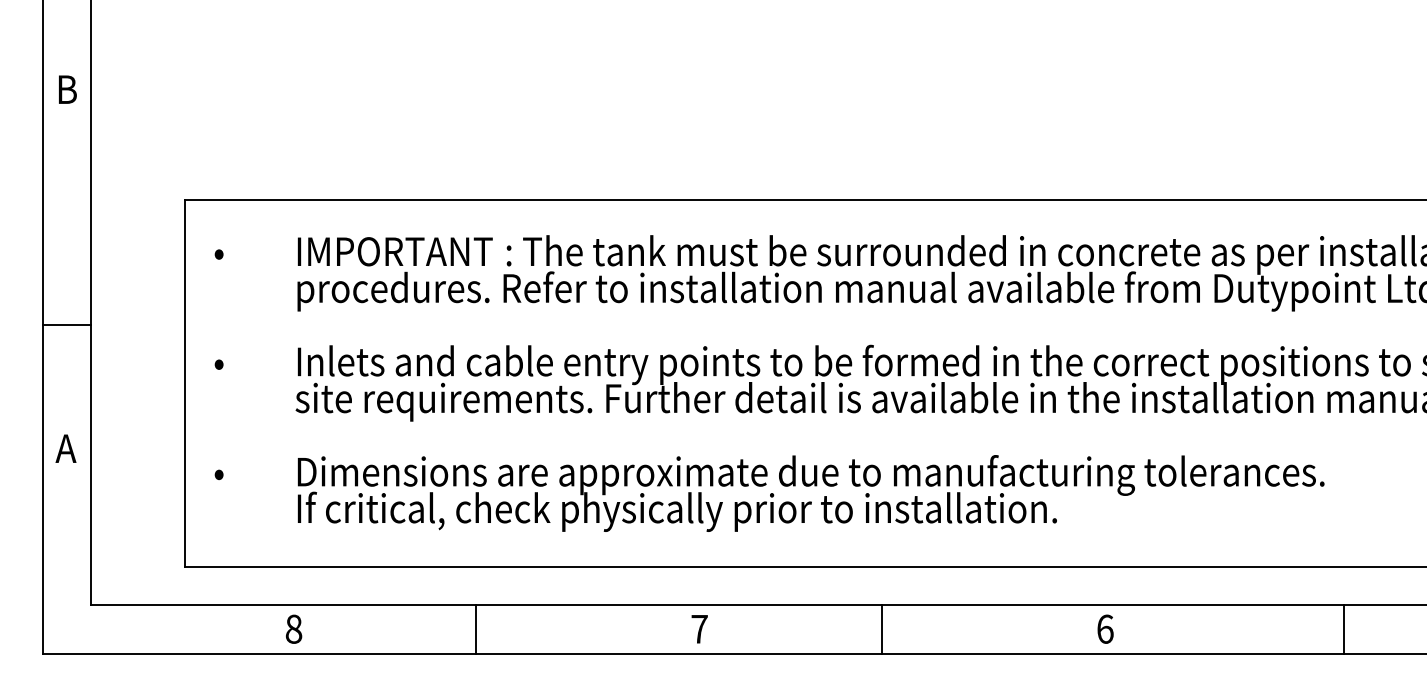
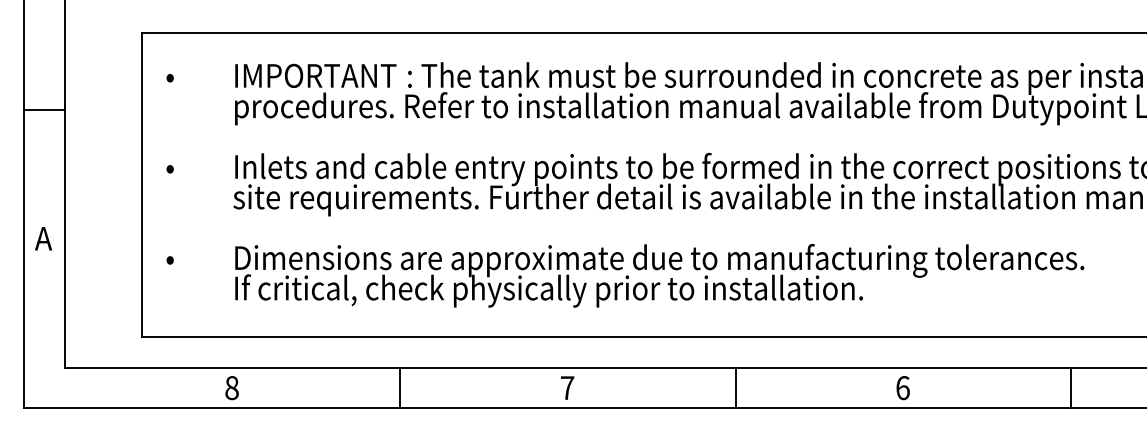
line: (66, 324) -> (43, 109), moved
line: (476, 629) -> (400, 388), moved
line: (881, 629) -> (735, 388), moved
line: (1343, 629) -> (1070, 388), moved

